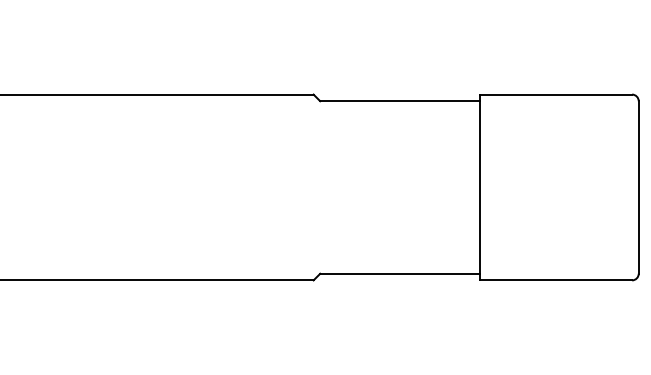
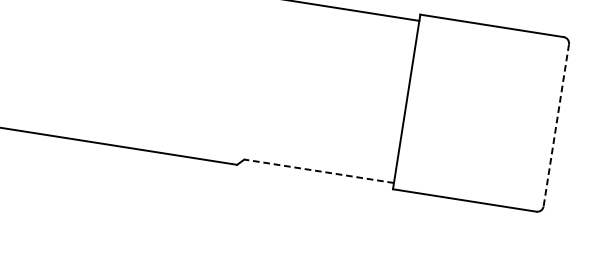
line: (638, 187) -> (556, 125), solid -> dashed
line: (399, 273) -> (318, 171), solid -> dashed

